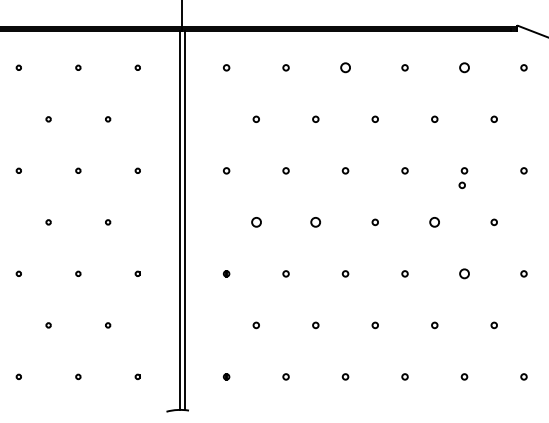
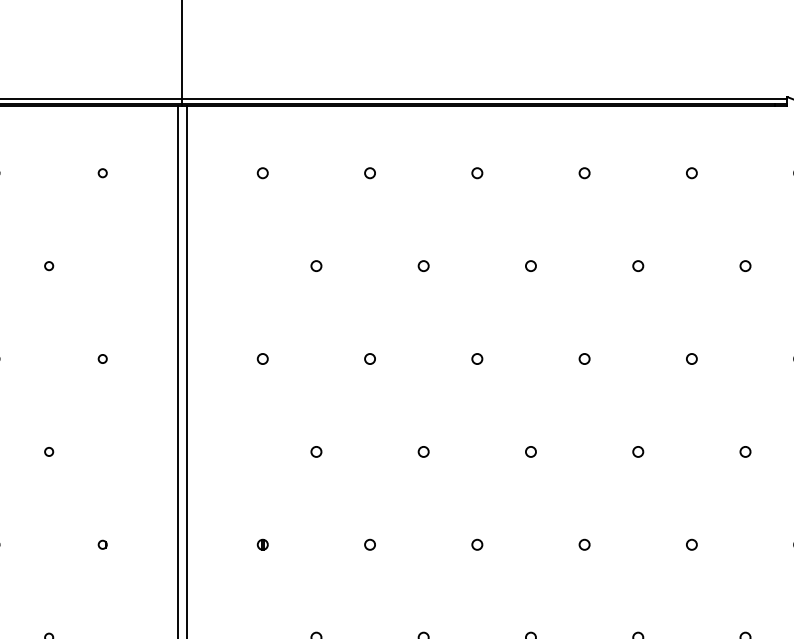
circle: (345, 67) -> (477, 172), size x0.62
circle: (464, 67) -> (691, 172), size x0.62
circle: (461, 185) -> (686, 385), removed
circle: (255, 222) -> (314, 452), size x0.62
circle: (315, 222) -> (423, 452), size x0.62
circle: (434, 222) -> (637, 452), size x0.62
circle: (464, 273) -> (691, 544), size x0.62

